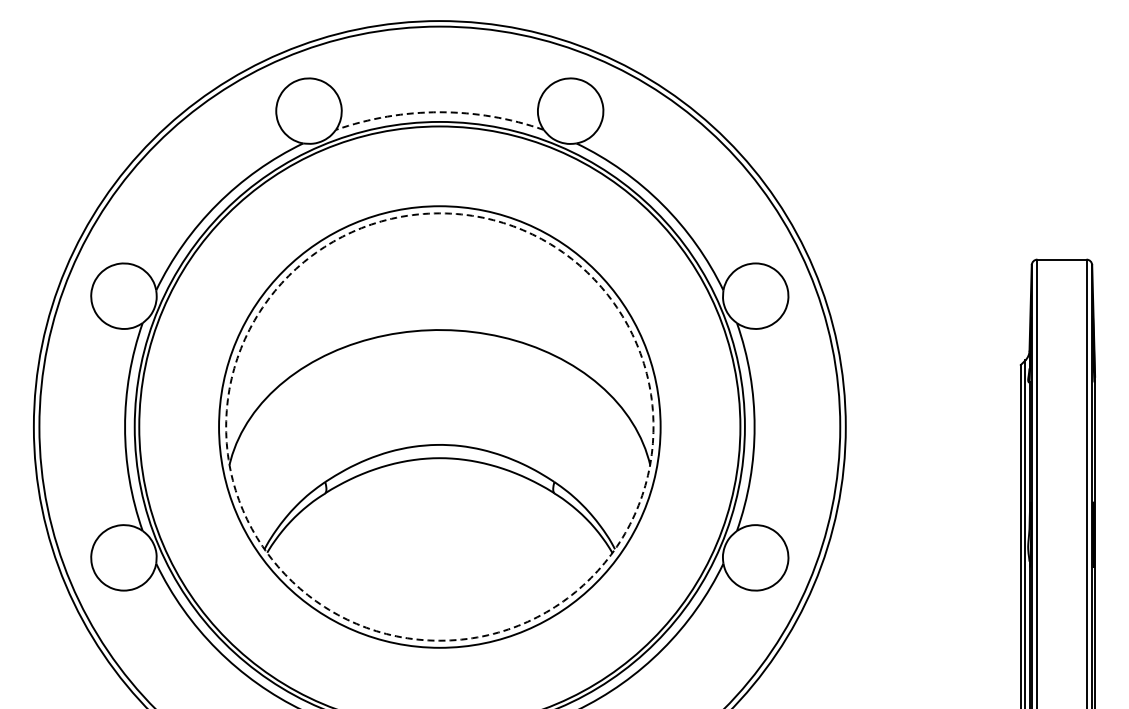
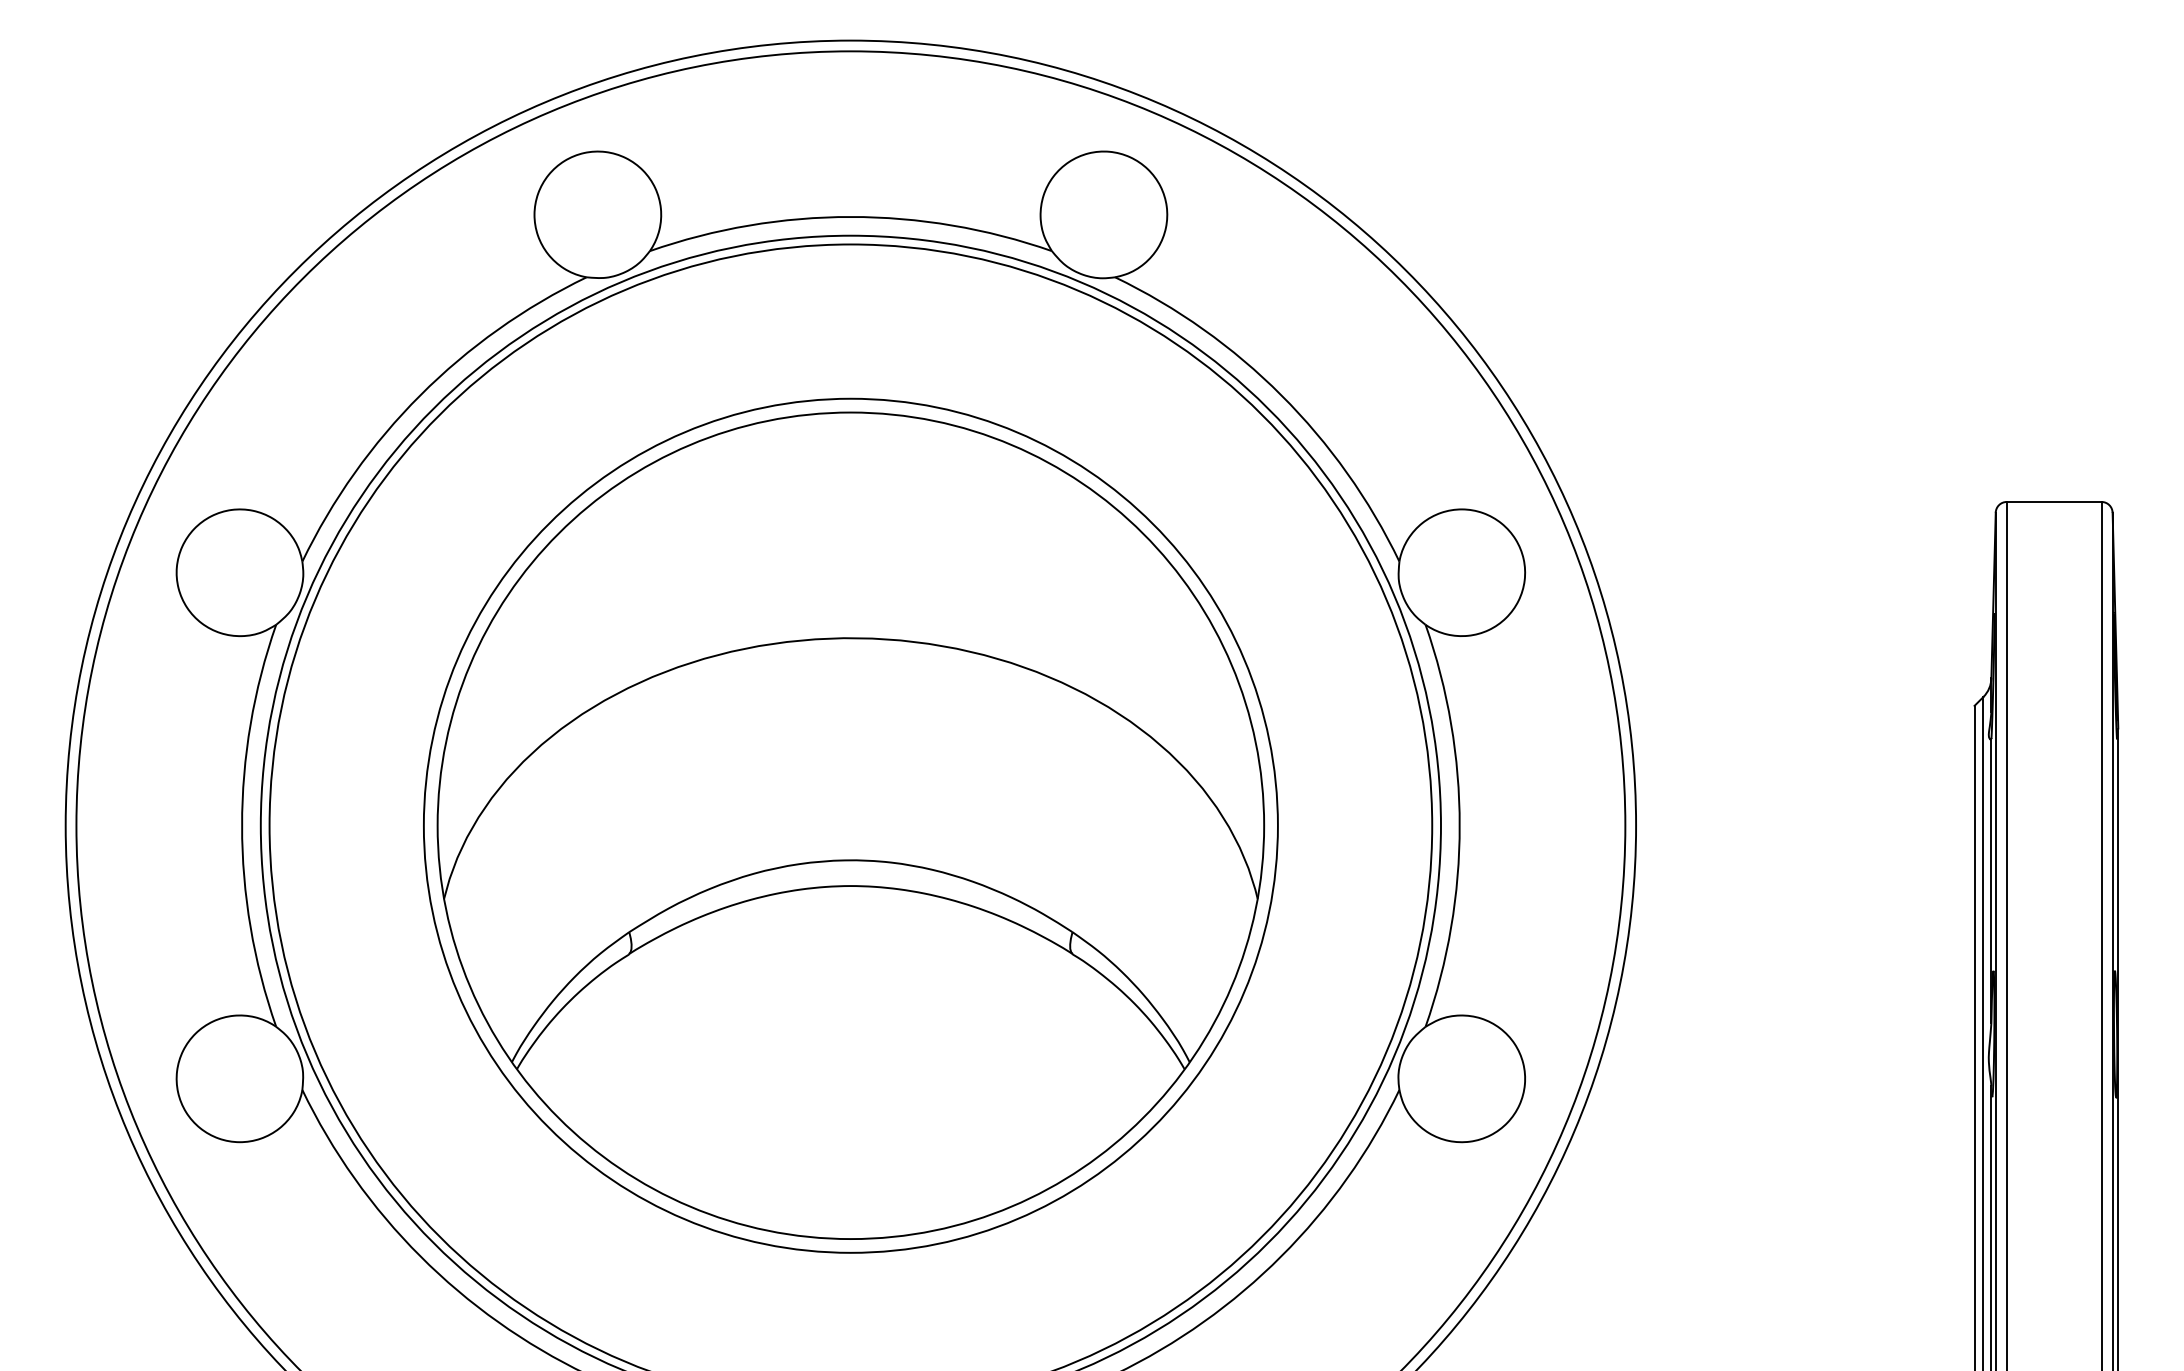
arc: (439, 112) -> (850, 217), dashed -> solid
circle: (439, 426) -> (850, 824), dashed -> solid

